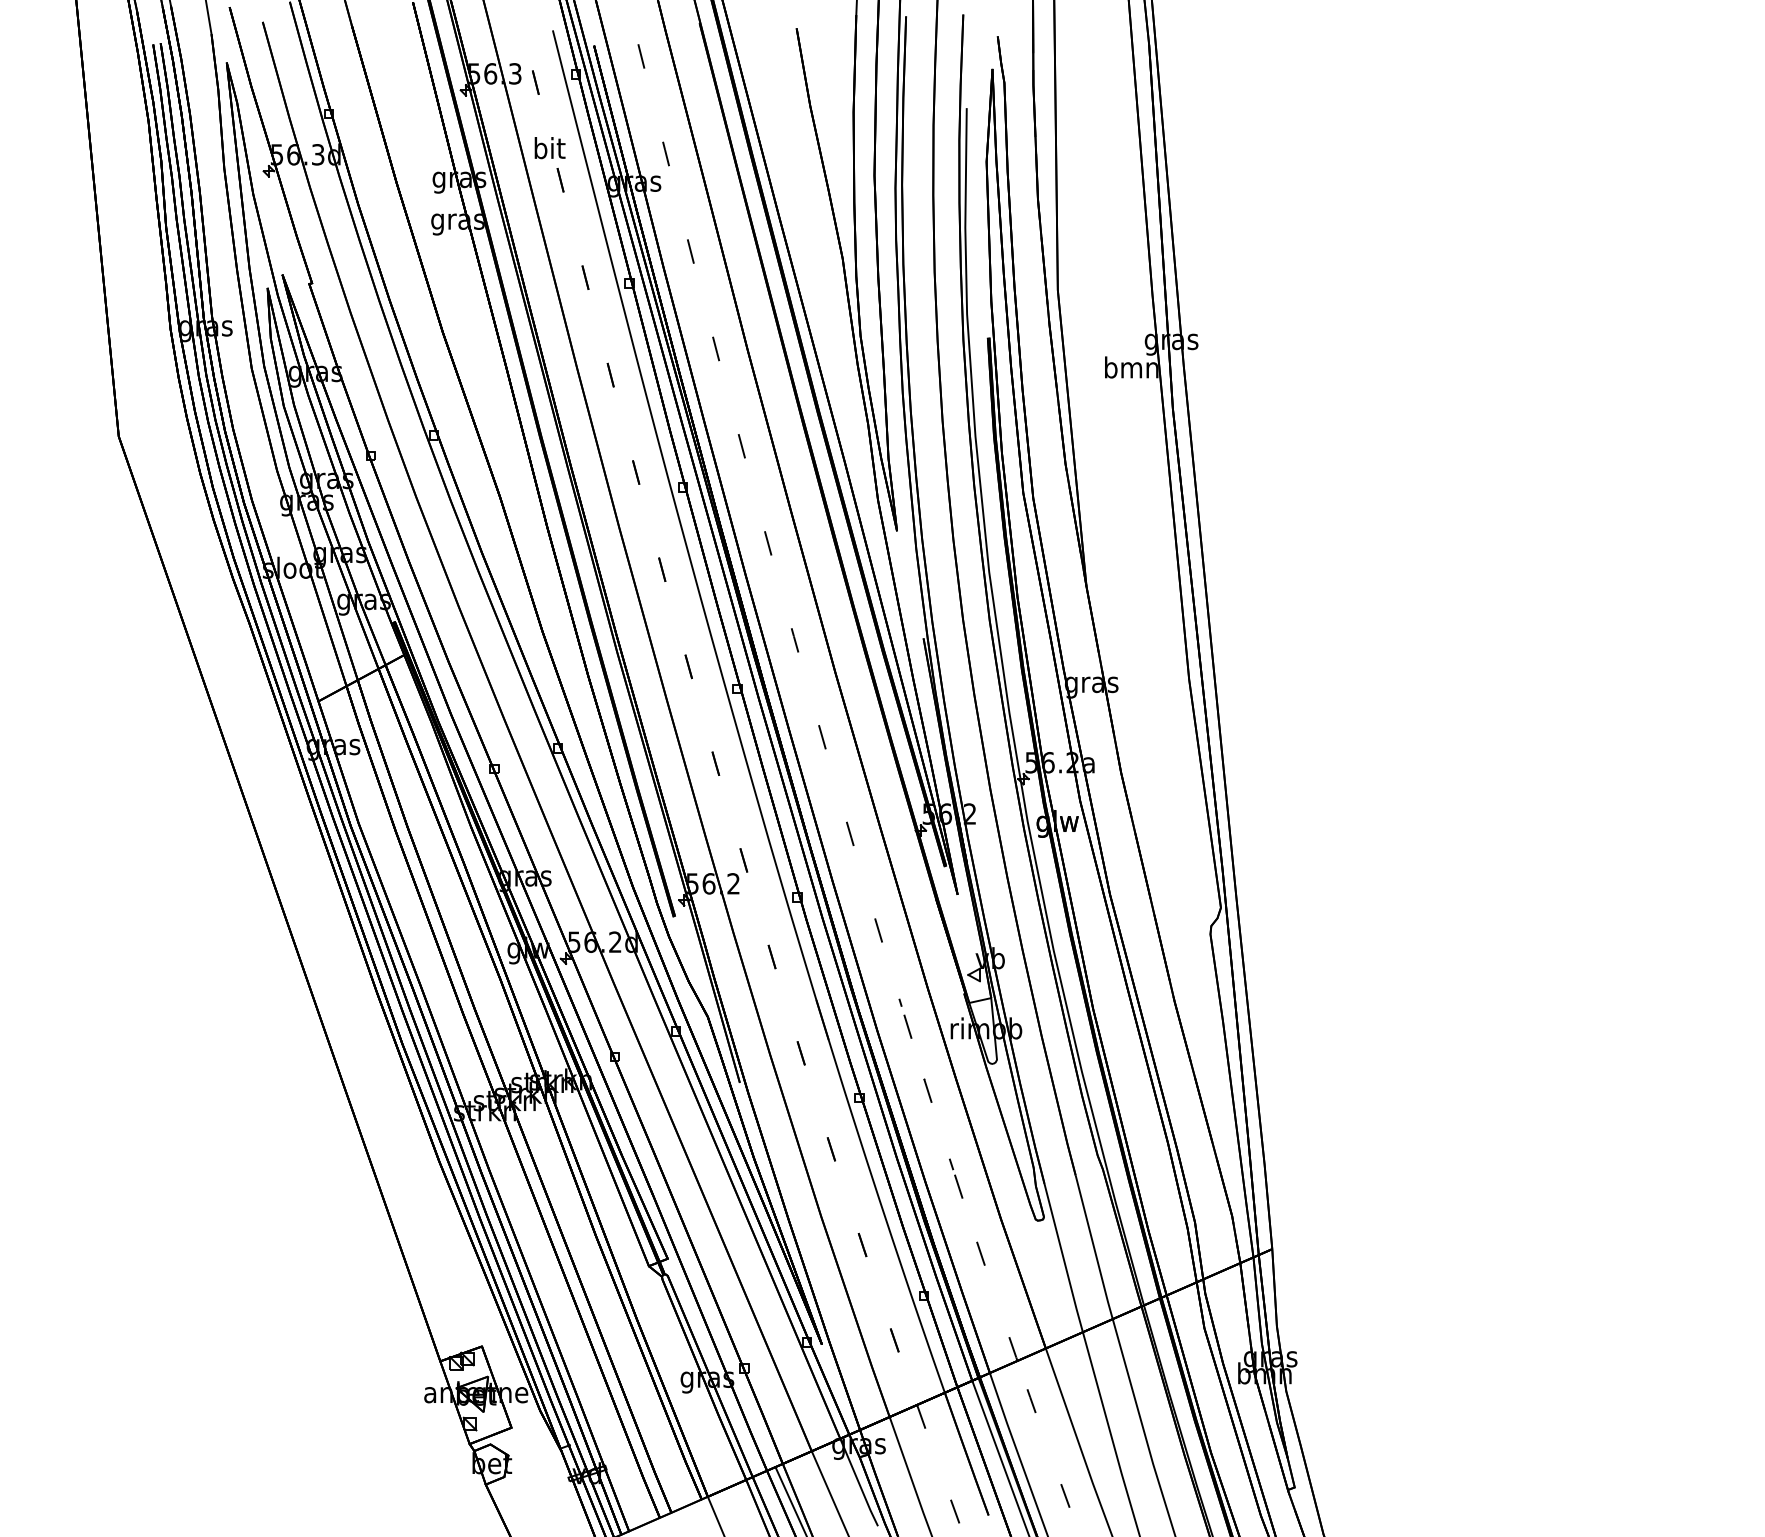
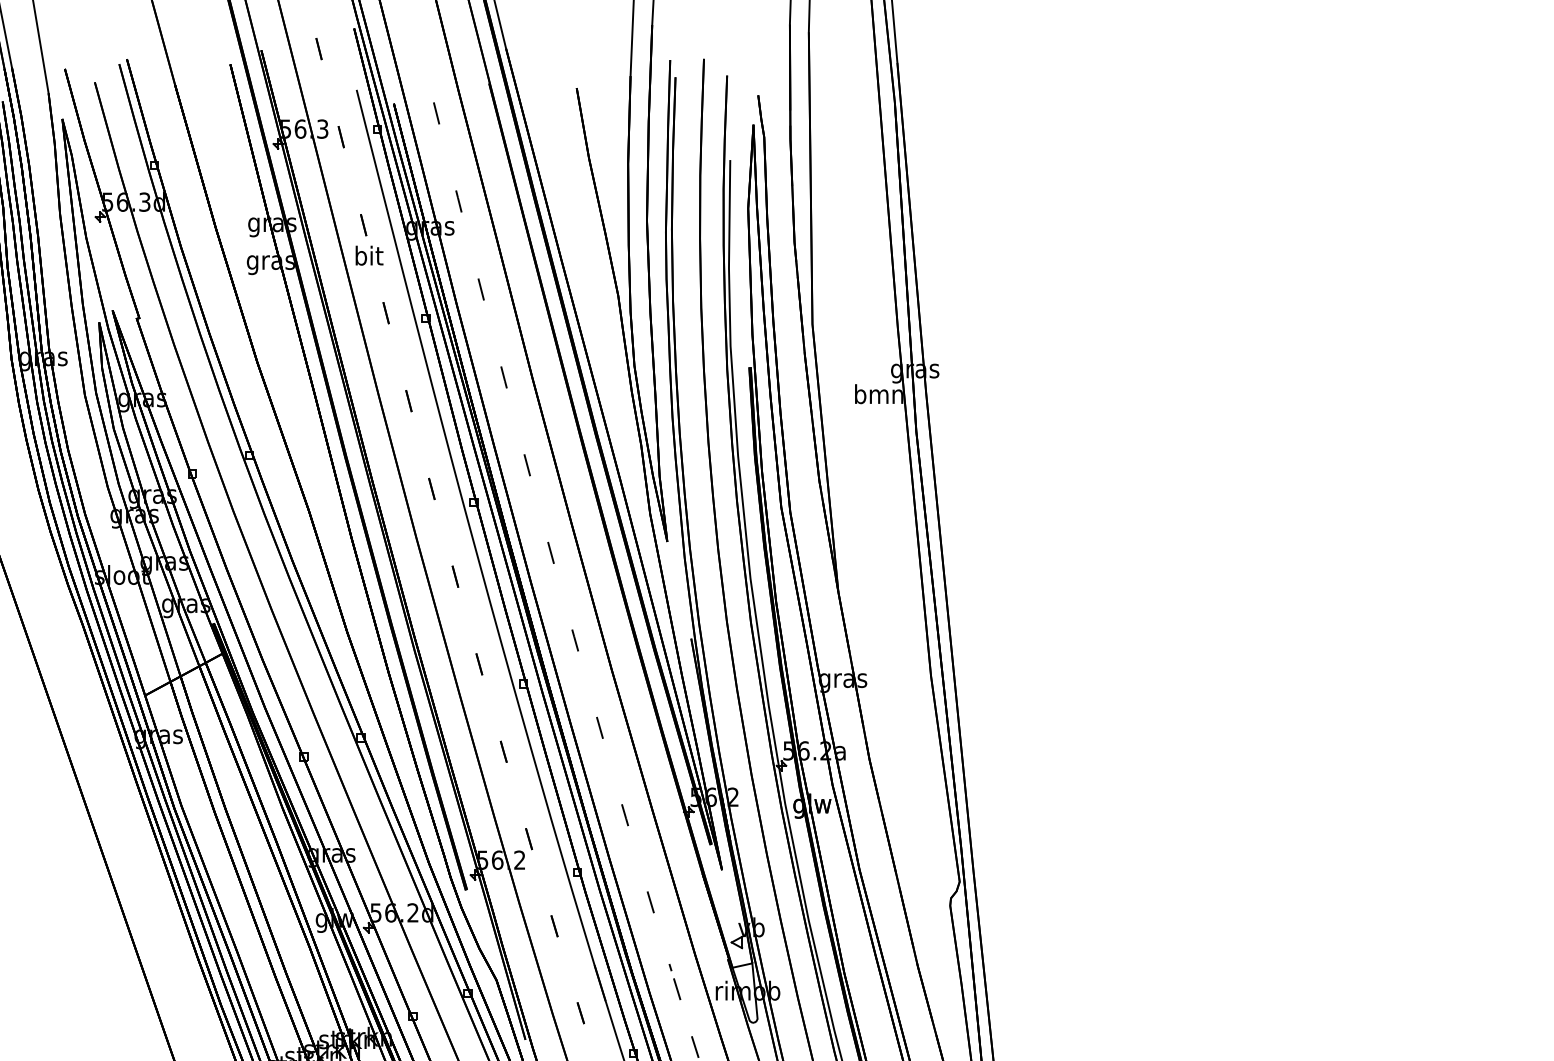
text: (549, 148) -> (368, 256), moved

